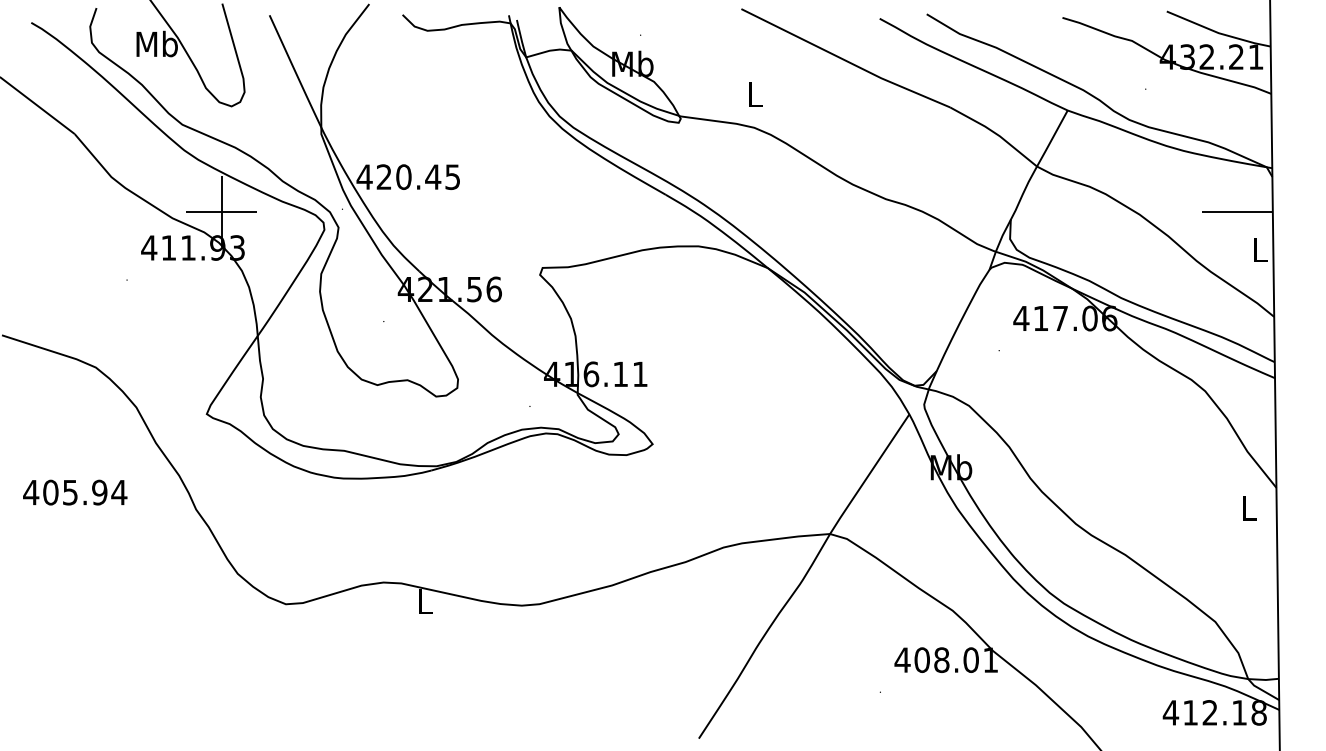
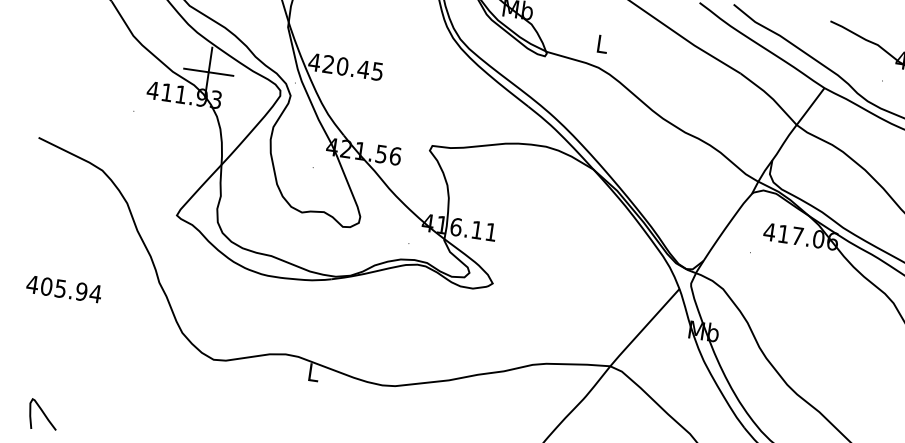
text: (75, 492) -> (64, 289), moved
curve: (64, 713) -> (43, 414), added

